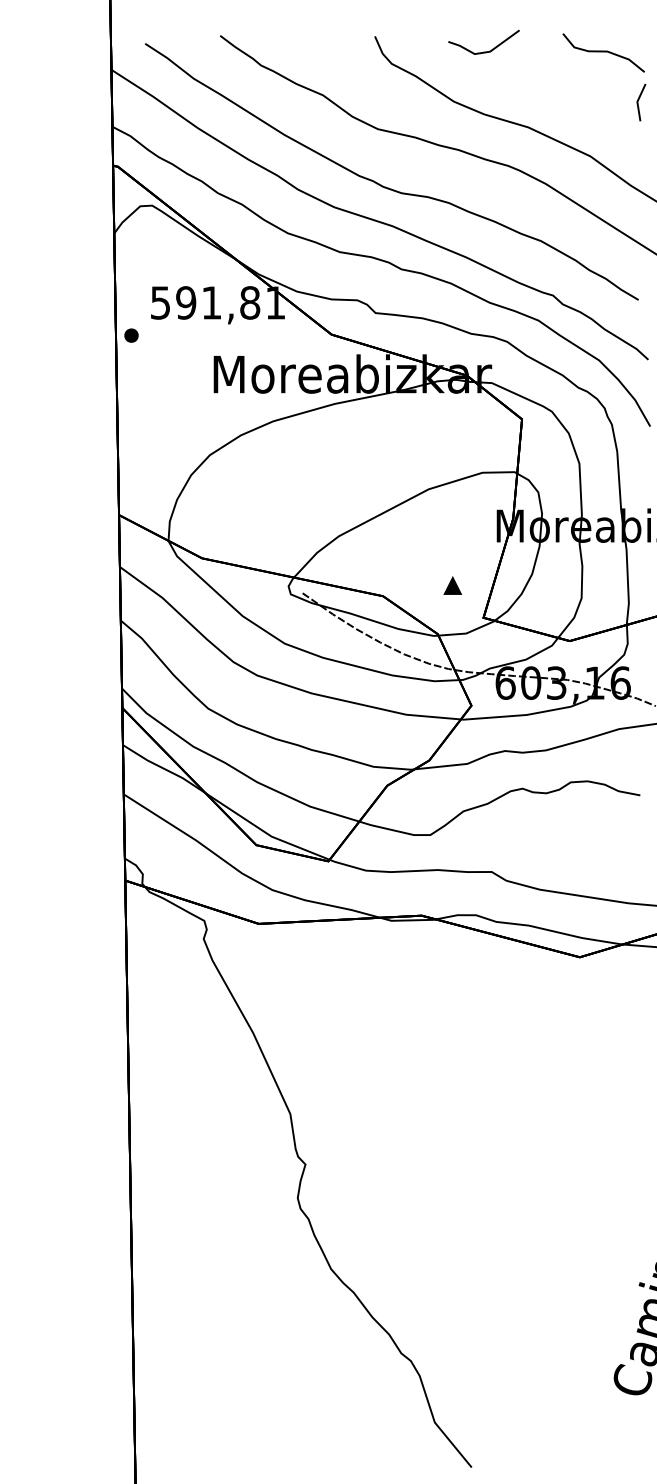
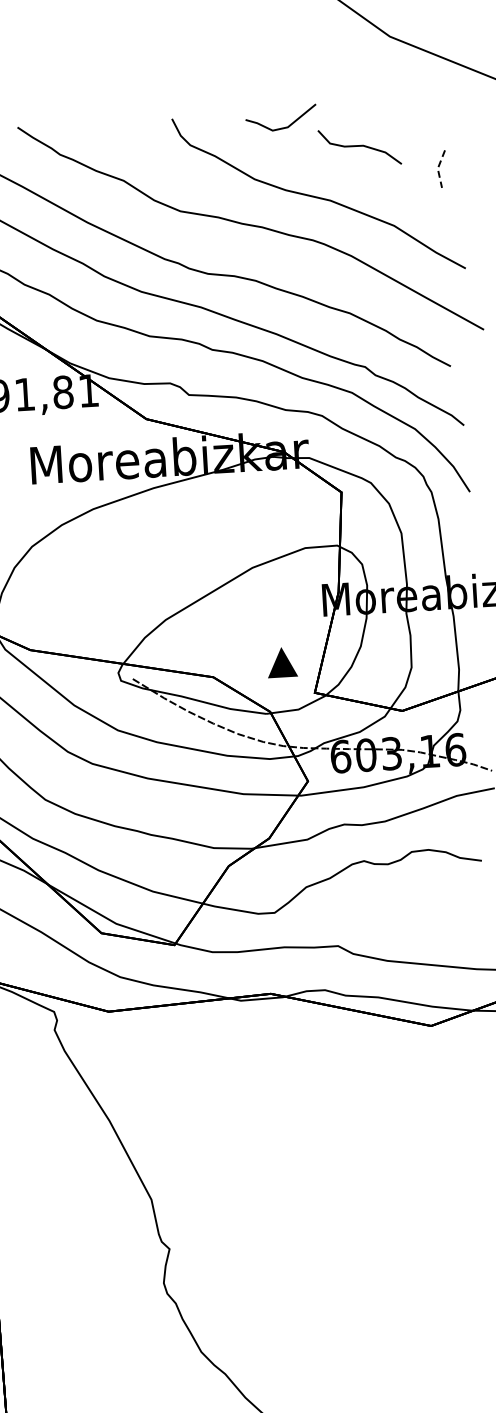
curve: (603, 52) -> (359, 146), moved
line: (637, 101) -> (437, 168), solid -> dashed
part: (452, 585) -> (281, 662), size x1.6

